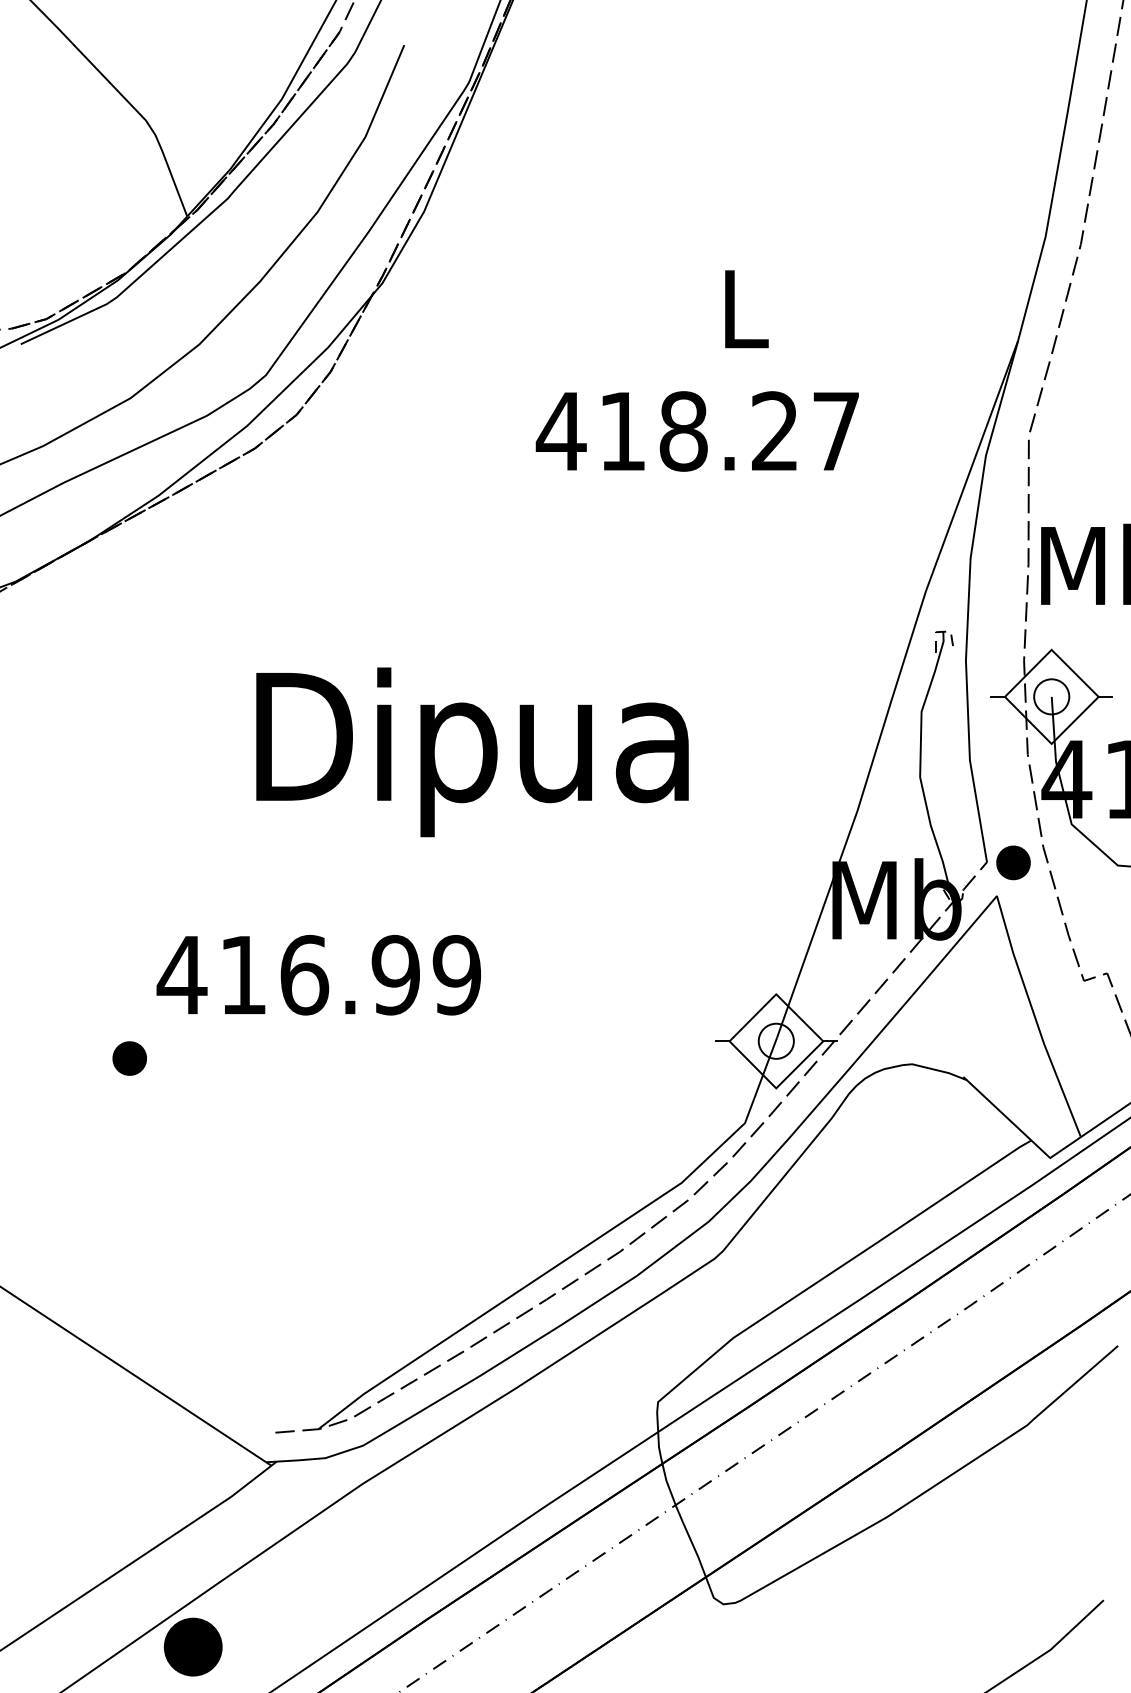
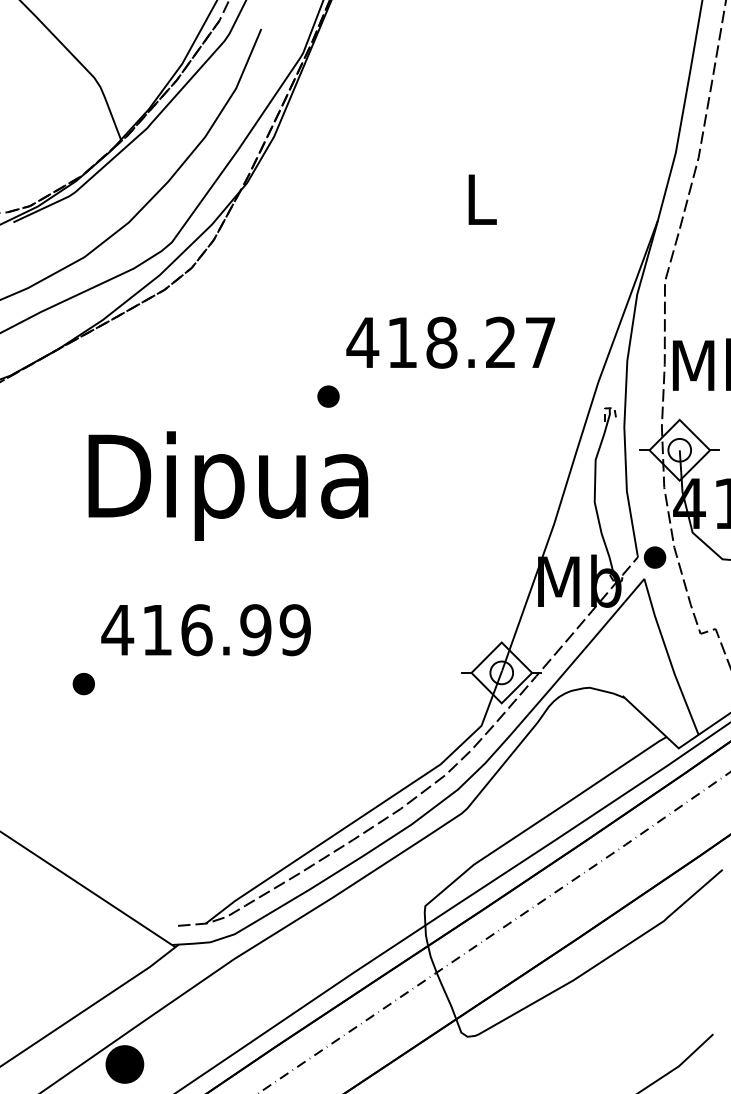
text: (697, 431) -> (450, 342), moved
part: (508, 613) -> (328, 396), added
text: (472, 751) -> (228, 485), moved

